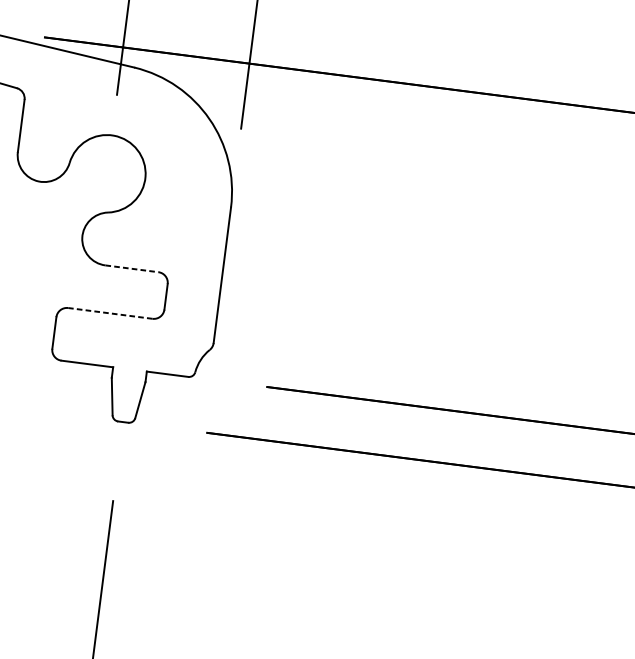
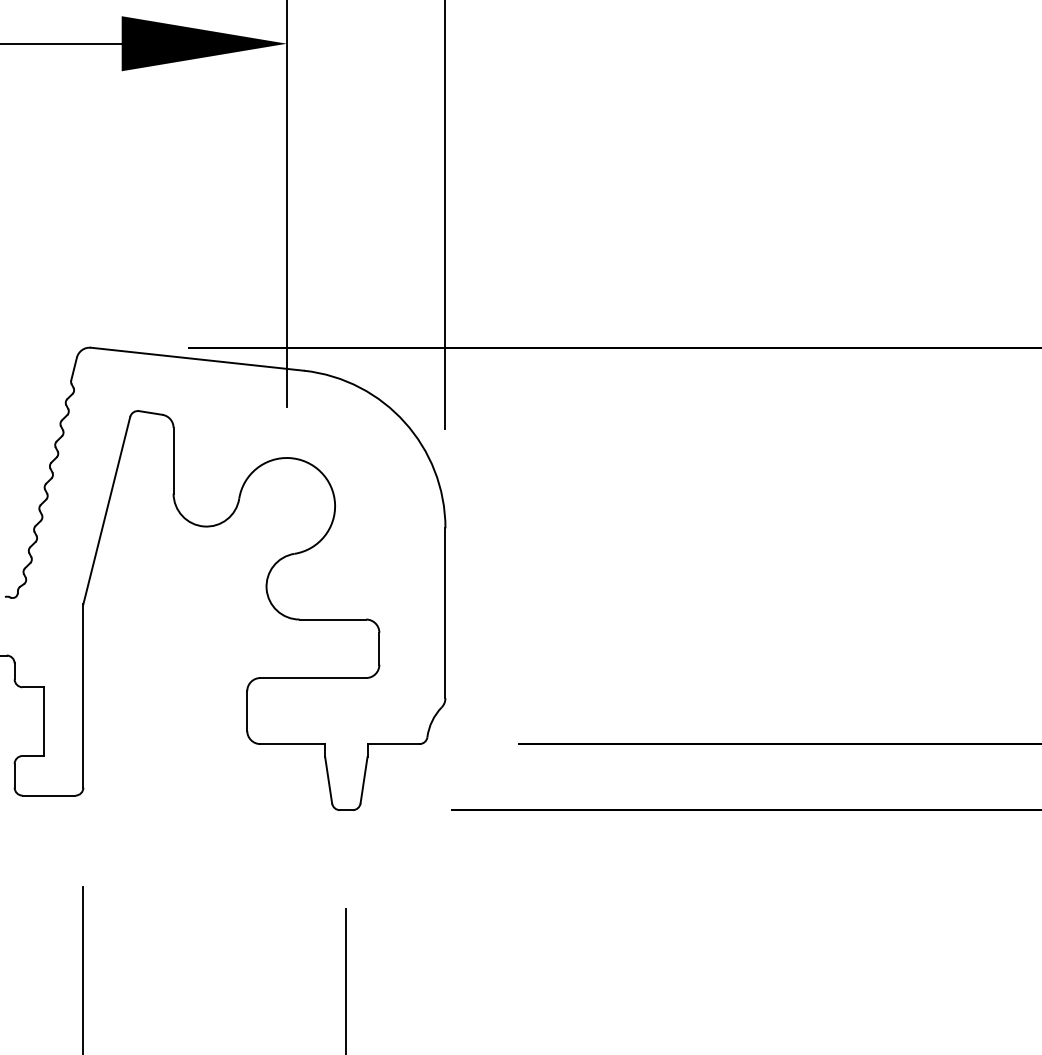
line: (132, 268) -> (333, 619), dashed -> solid
line: (110, 313) -> (313, 678), dashed -> solid

